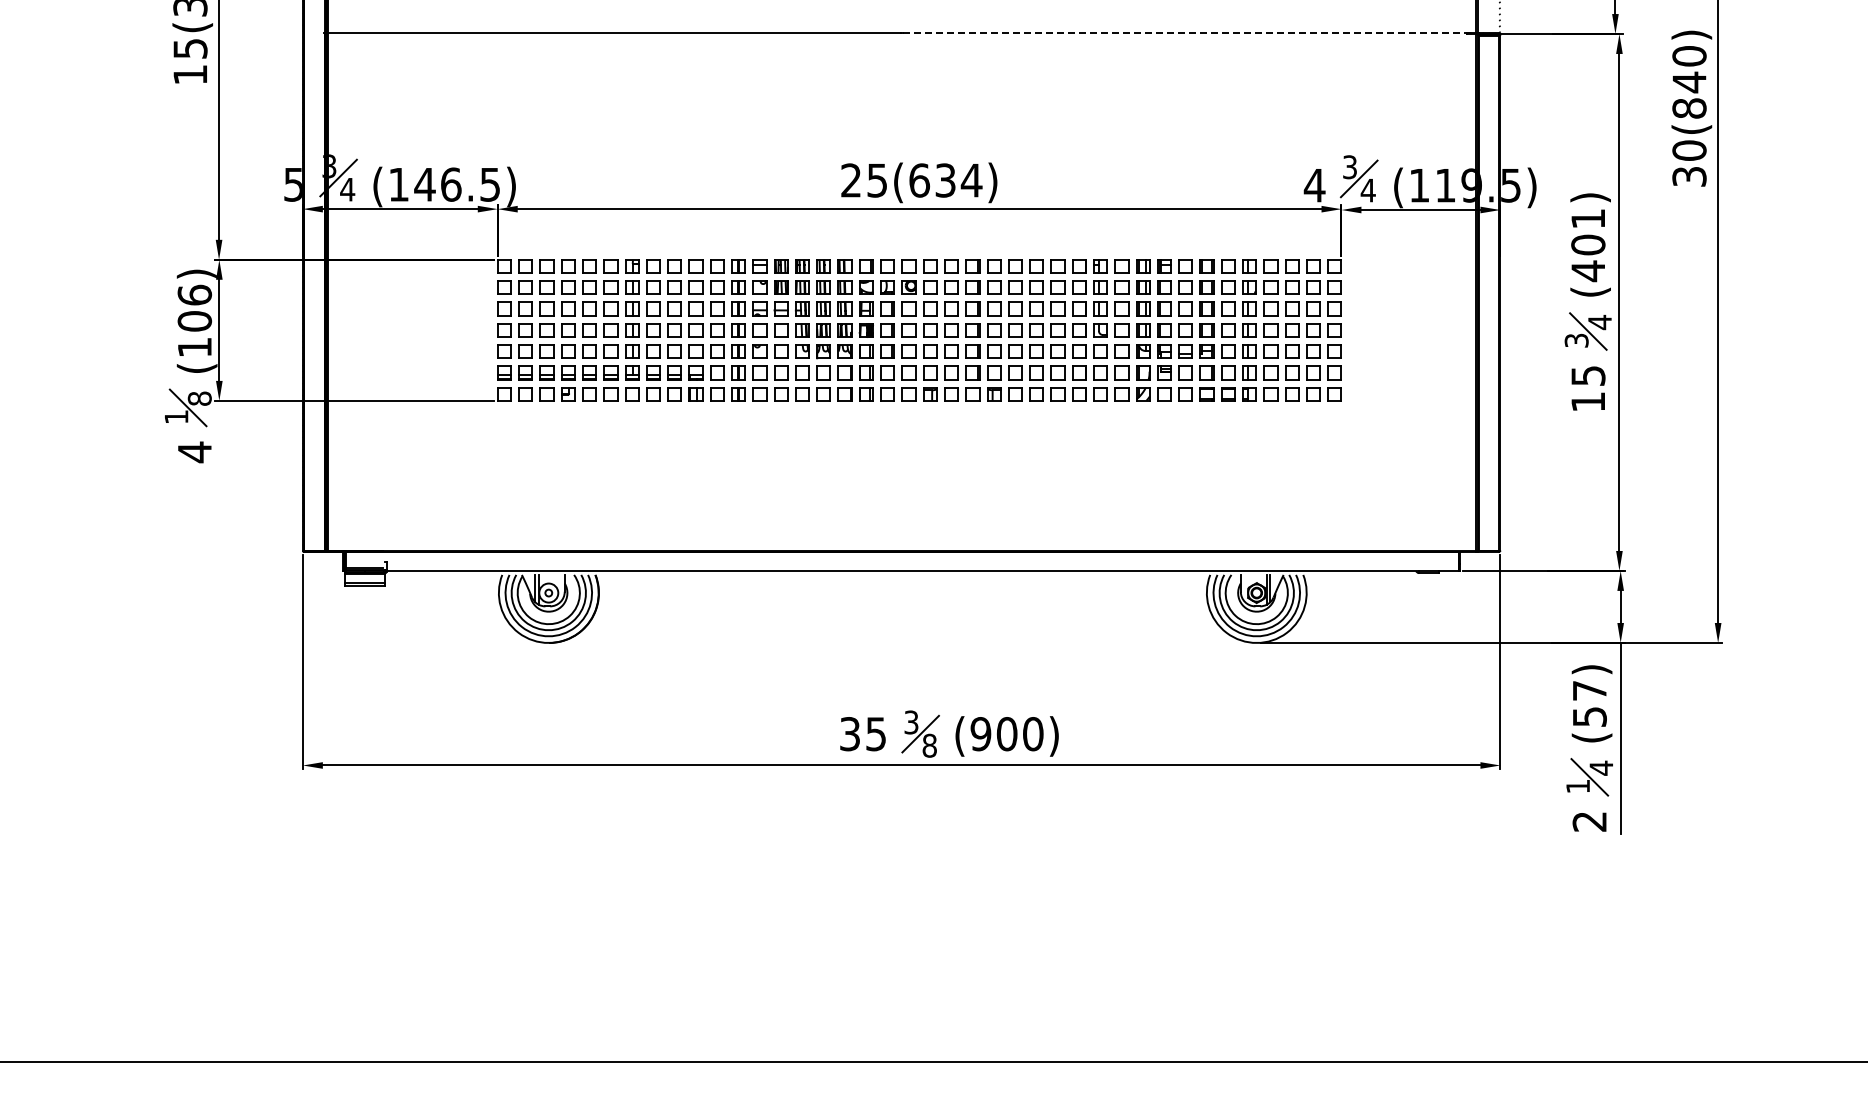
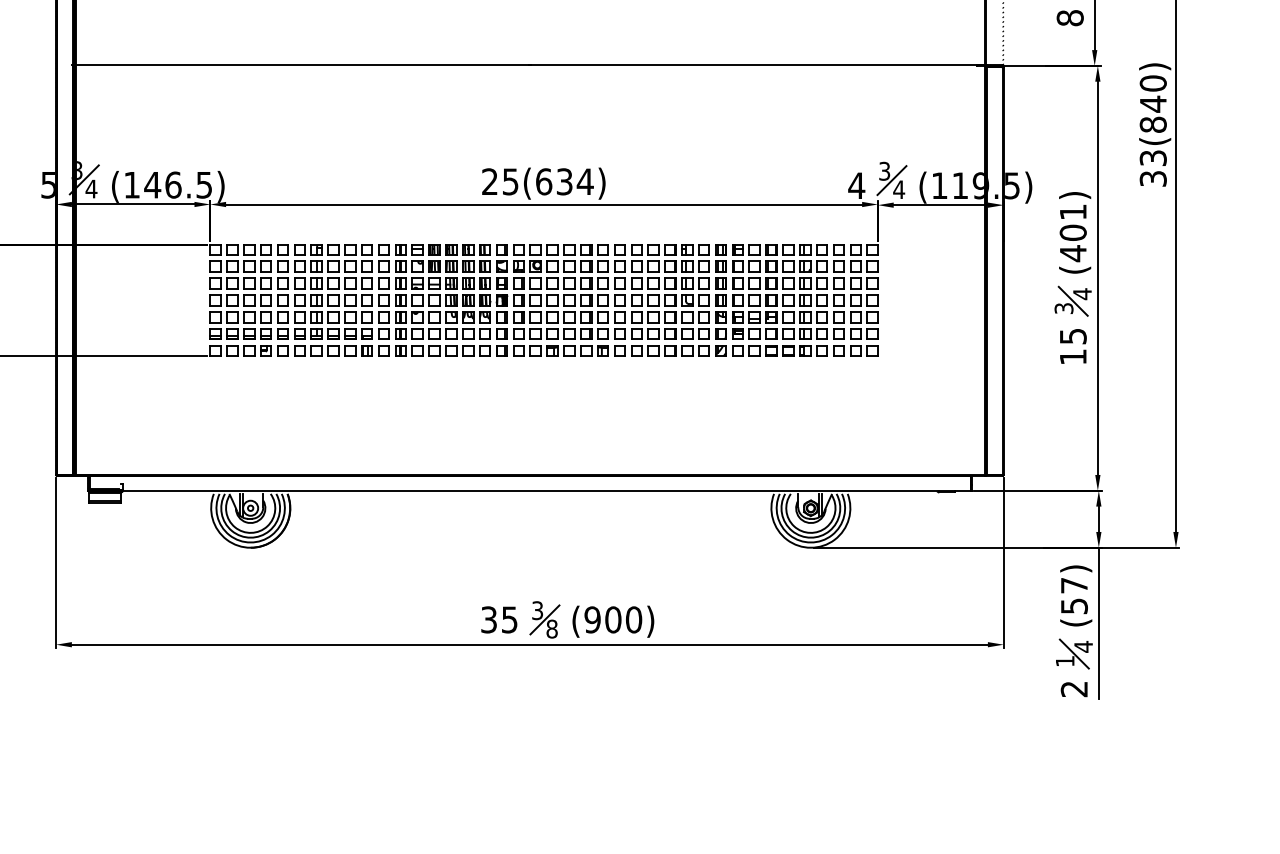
line: (1191, 32) -> (759, 64), dashed -> solid
text: (1689, 150) -> (1153, 158), 30(840) -> 33(840)

